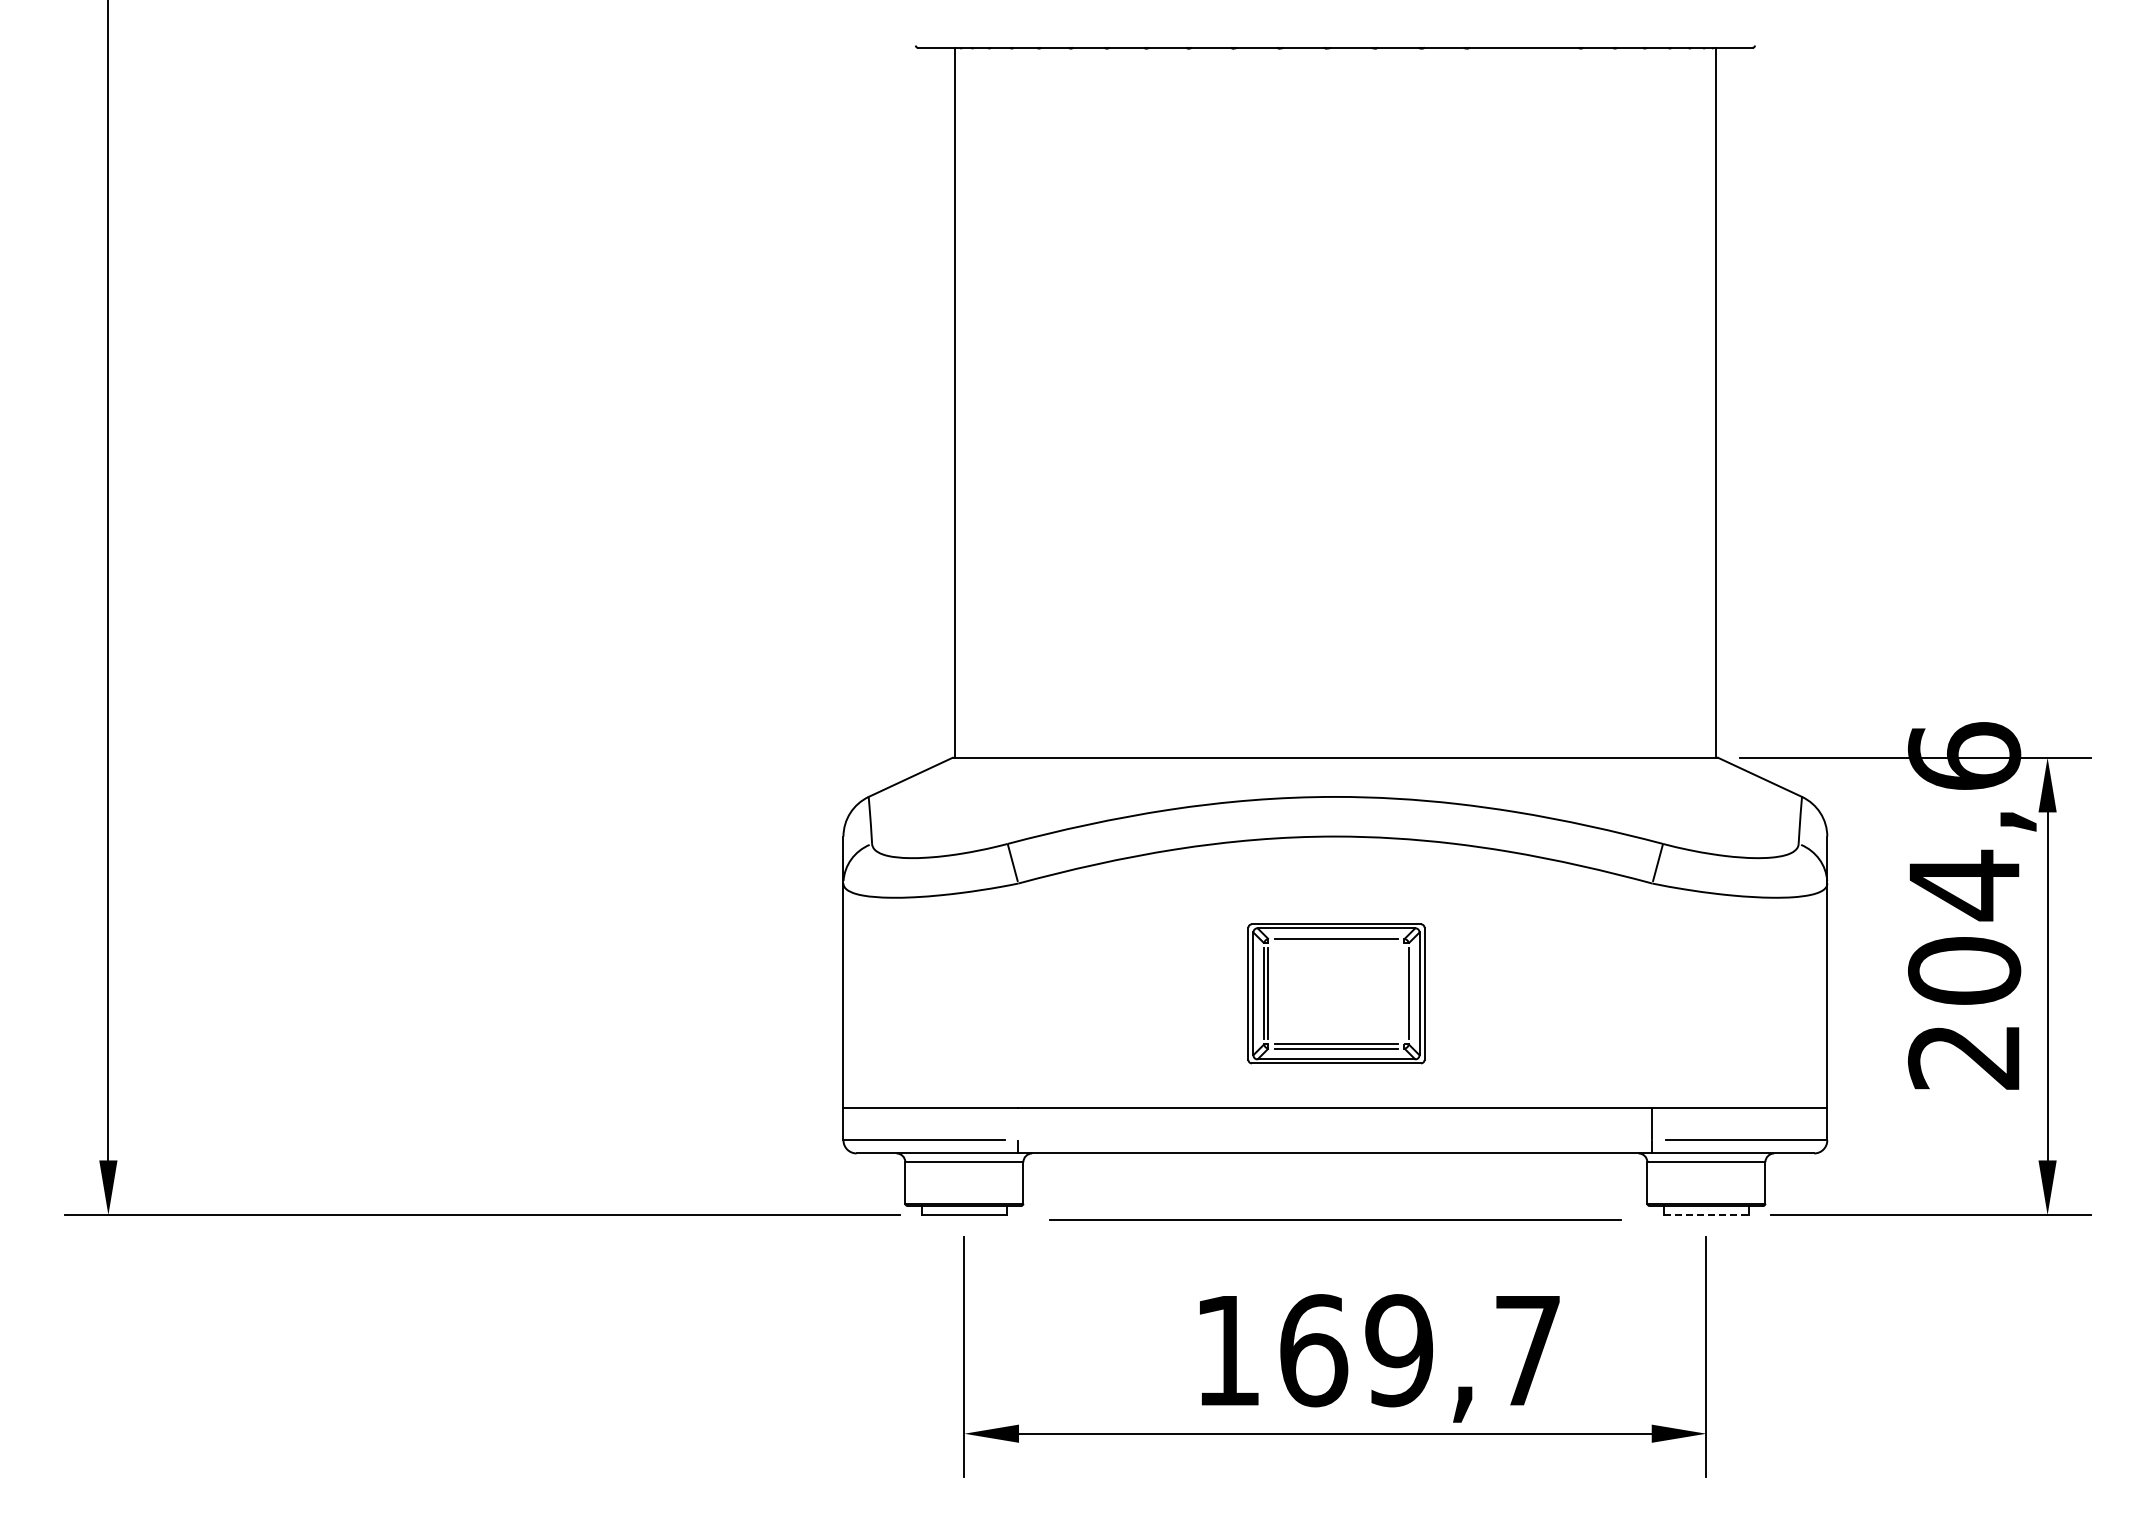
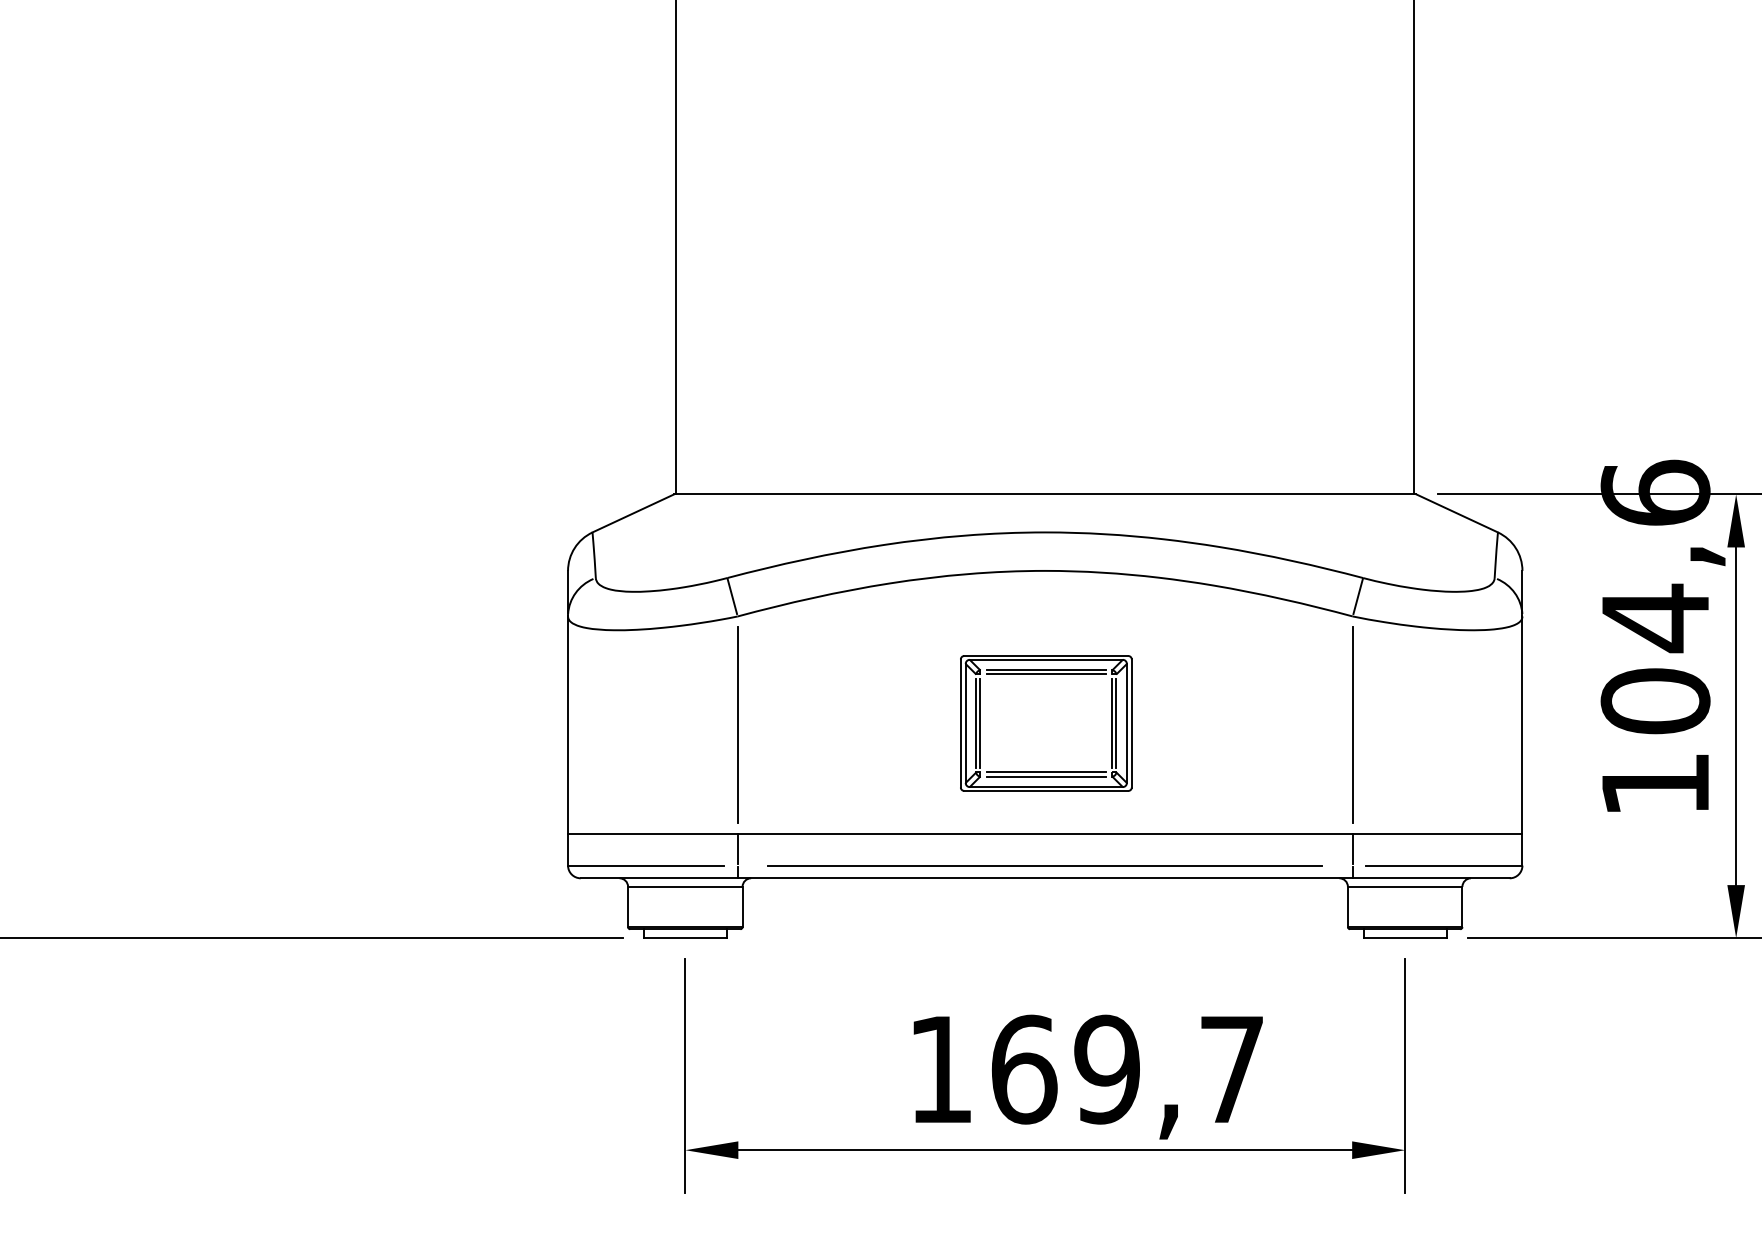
line: (1336, 943) -> (1046, 674), added
line: (1404, 993) -> (1112, 723), added
line: (1018, 995) -> (737, 725), added
line: (1651, 995) -> (1351, 725), added
text: (1963, 1057) -> (1654, 785), 204,6 -> 104,6
line: (1018, 1123) -> (737, 849), added
line: (1706, 1215) -> (1405, 938), dashed -> solid
line: (1335, 1219) -> (1045, 864), moved

